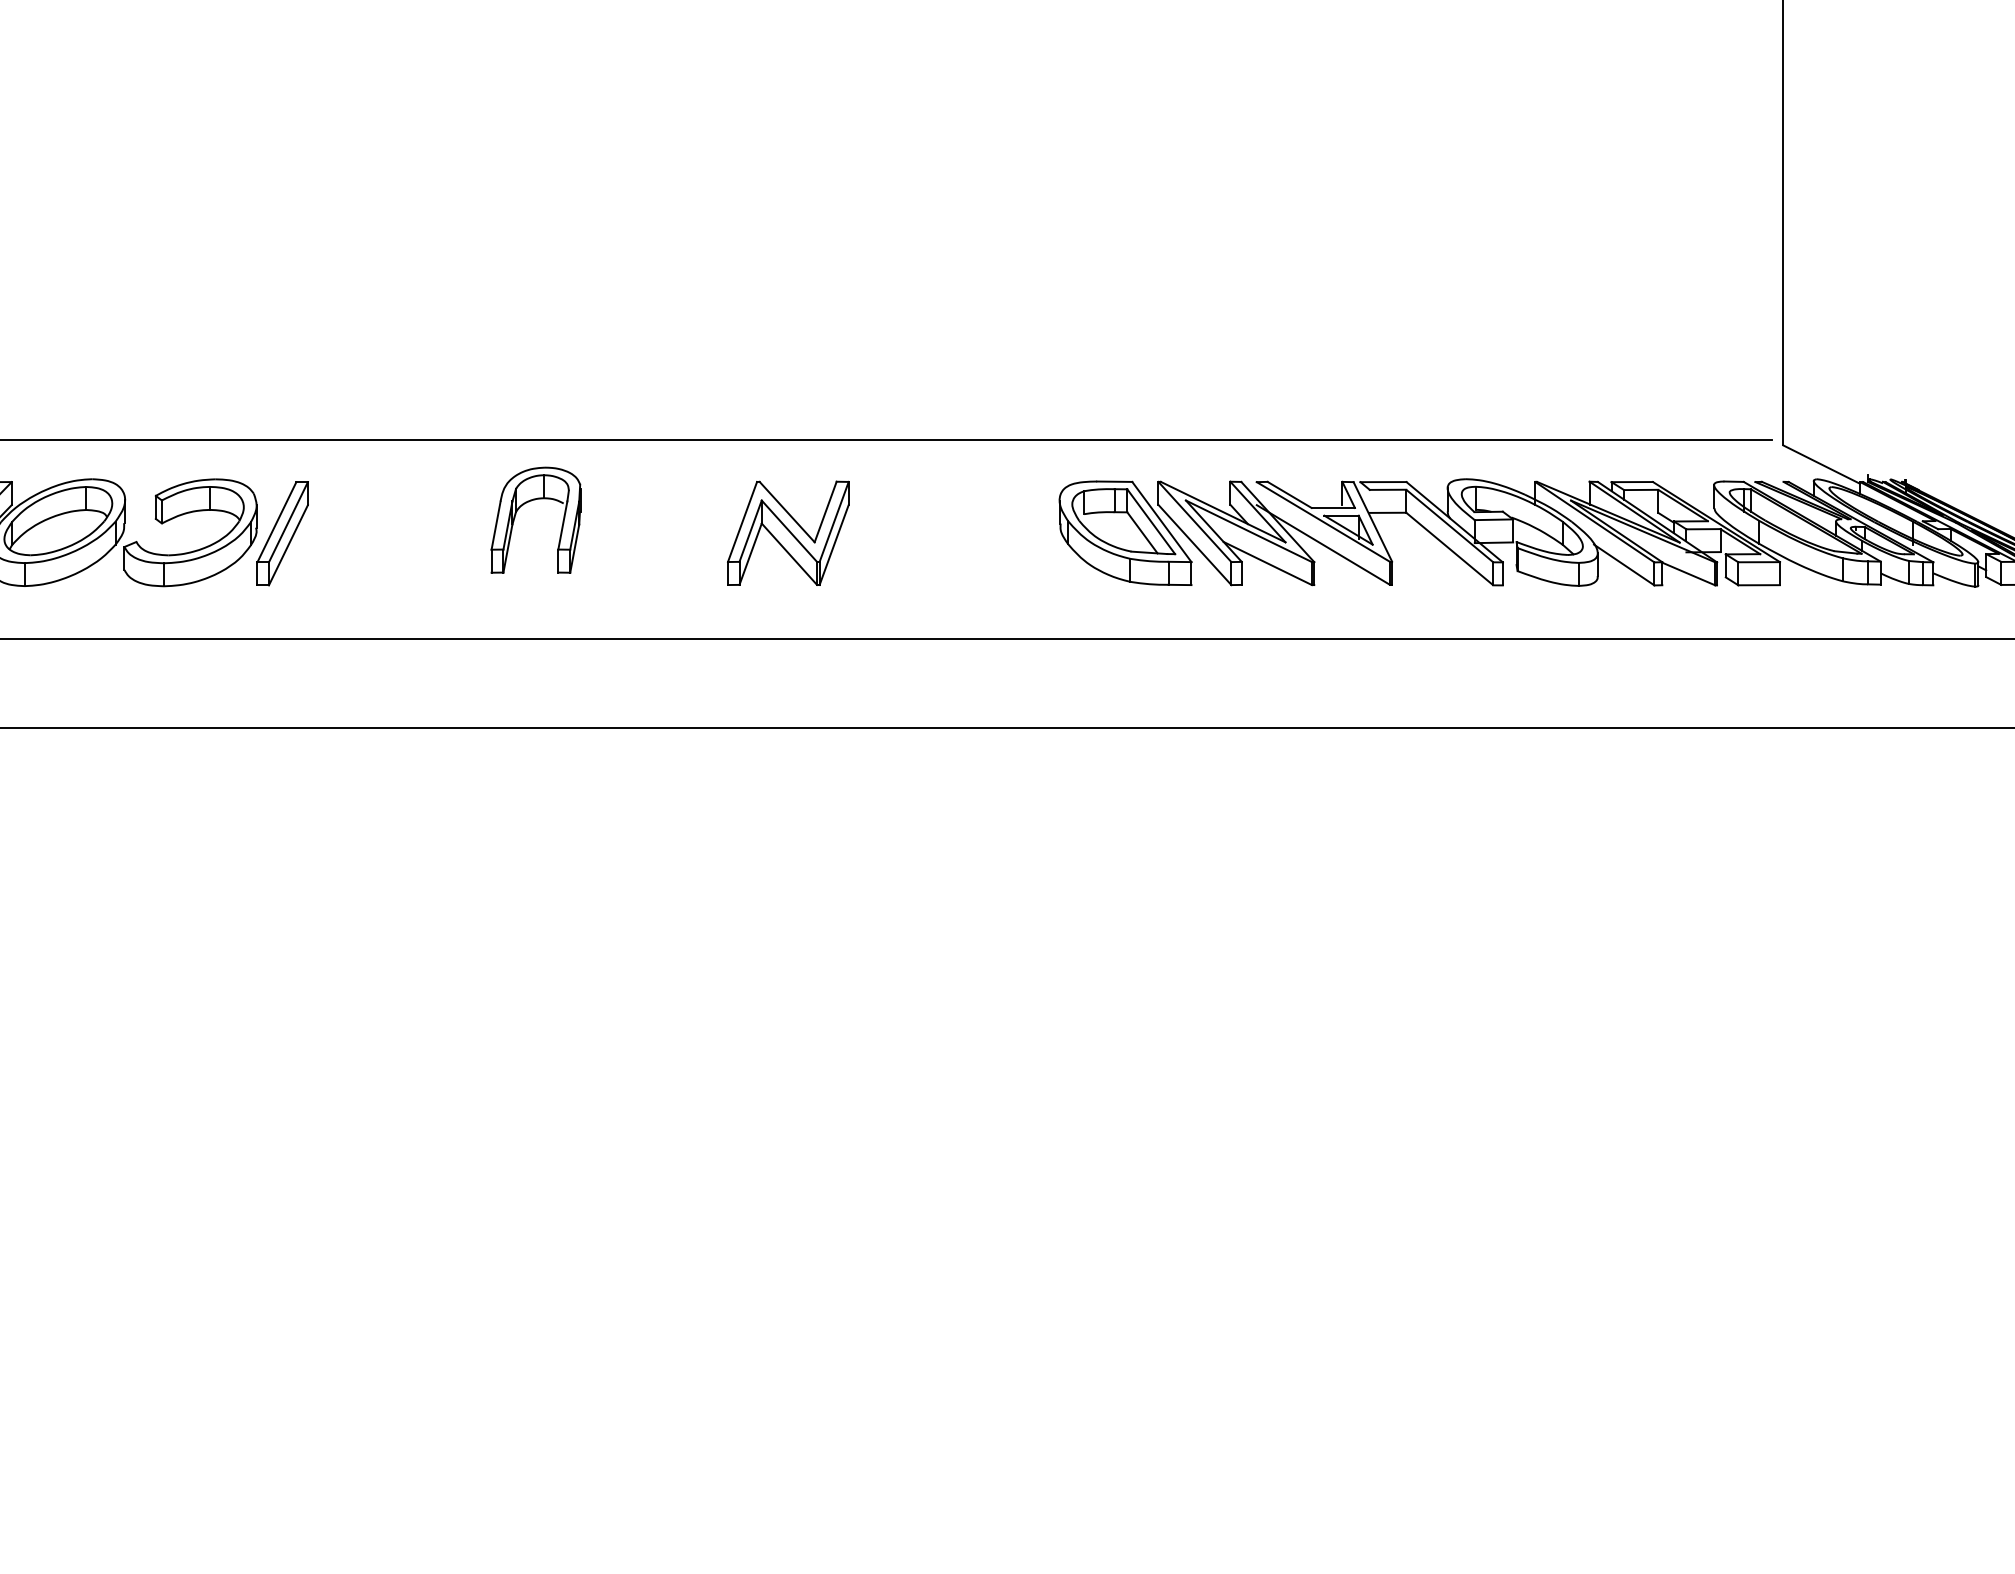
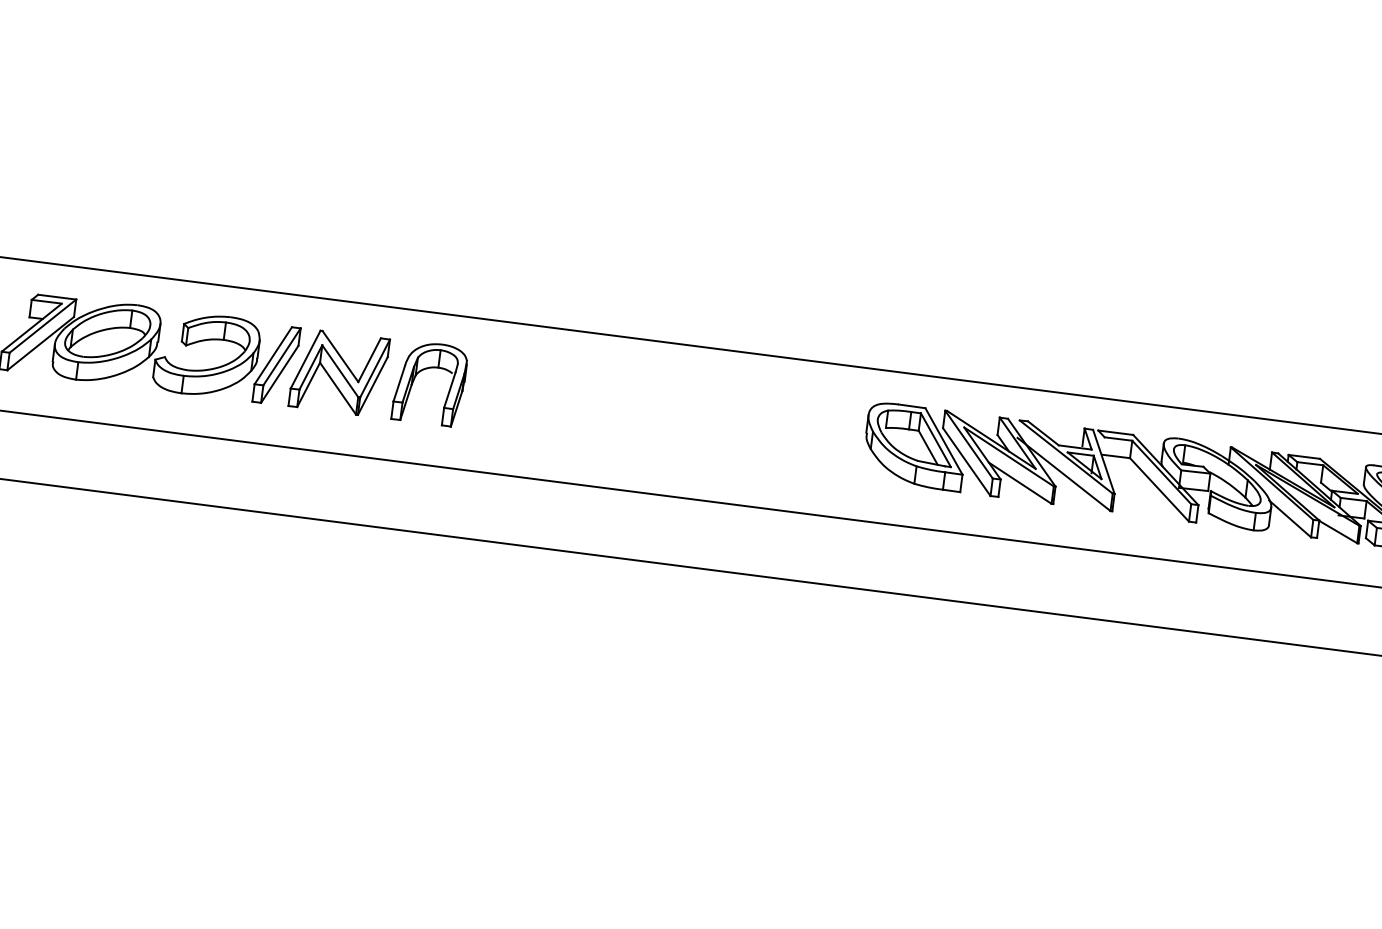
part: (529, 502) -> (426, 369), moved
part: (788, 532) -> (339, 372), moved

